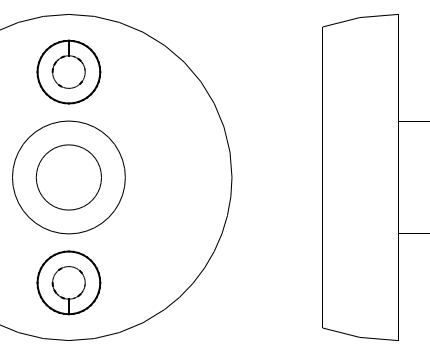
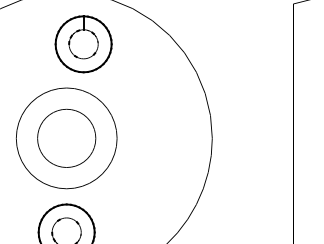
part: (68, 71) -> (83, 43), moved

